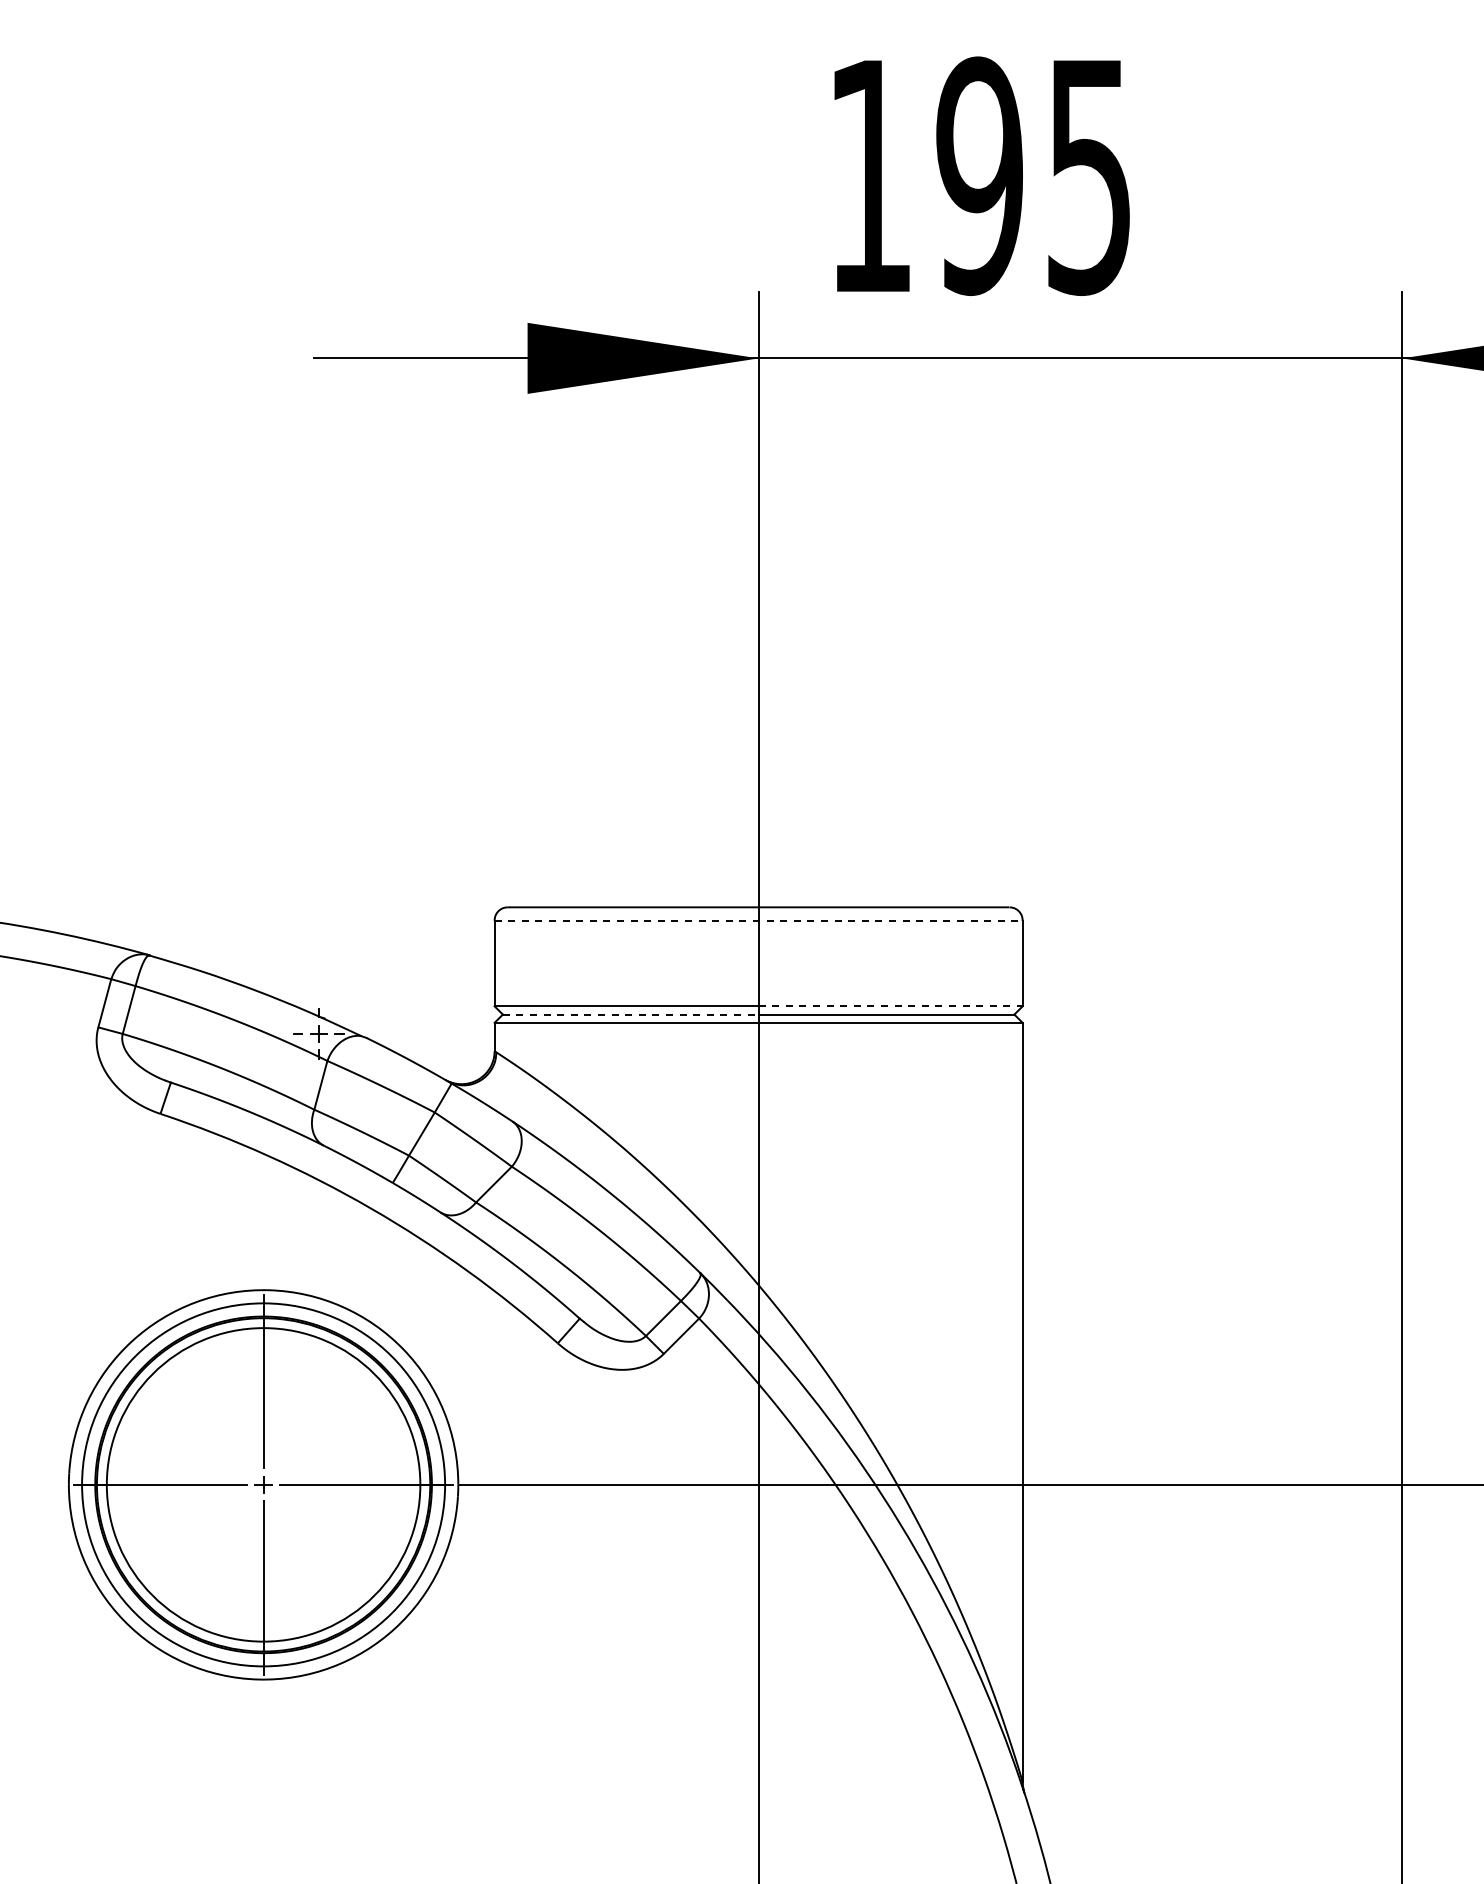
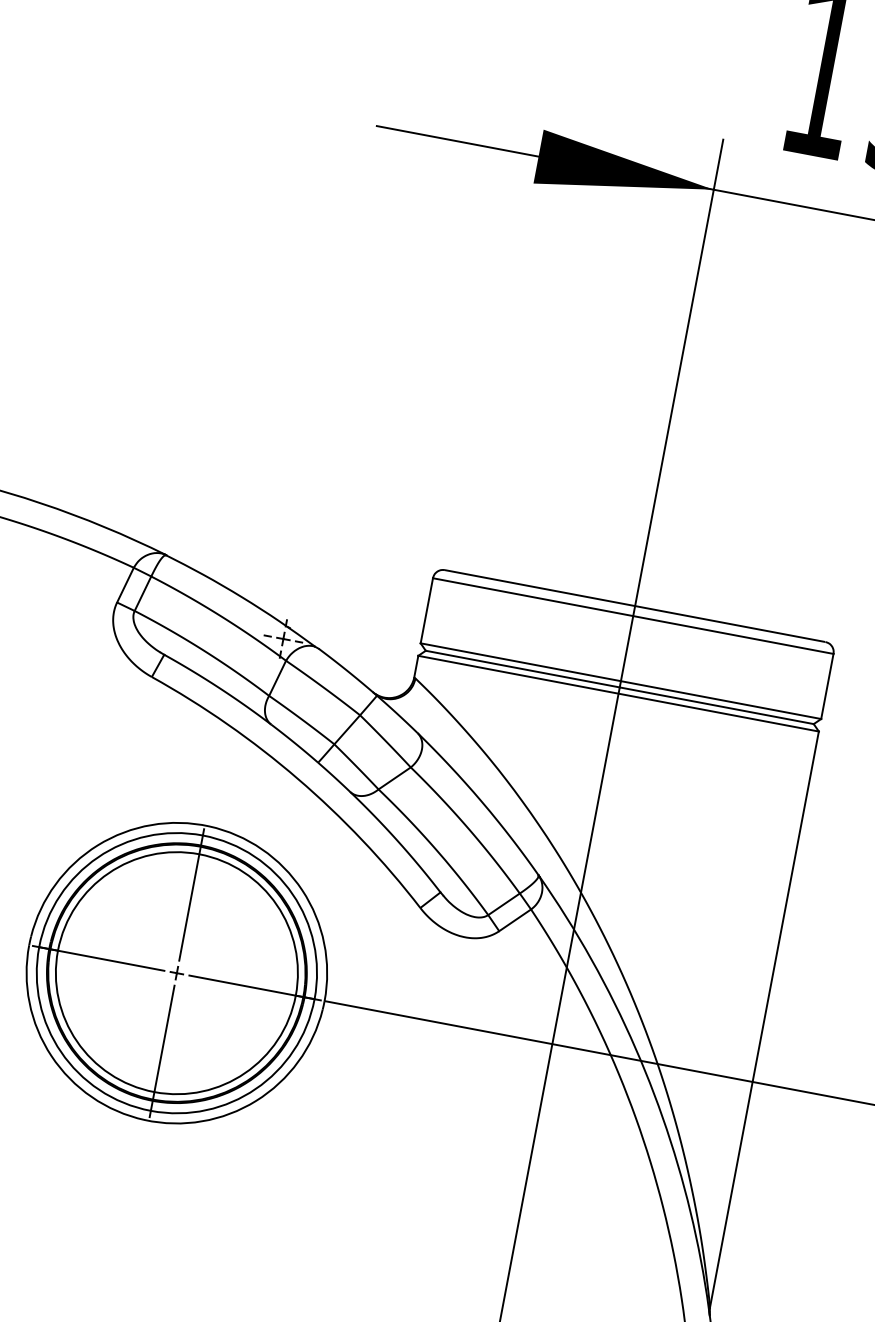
line: (759, 920) -> (633, 616), dashed -> solid
line: (891, 1006) -> (721, 700), dashed -> solid
line: (630, 1014) -> (522, 668), dashed -> solid

